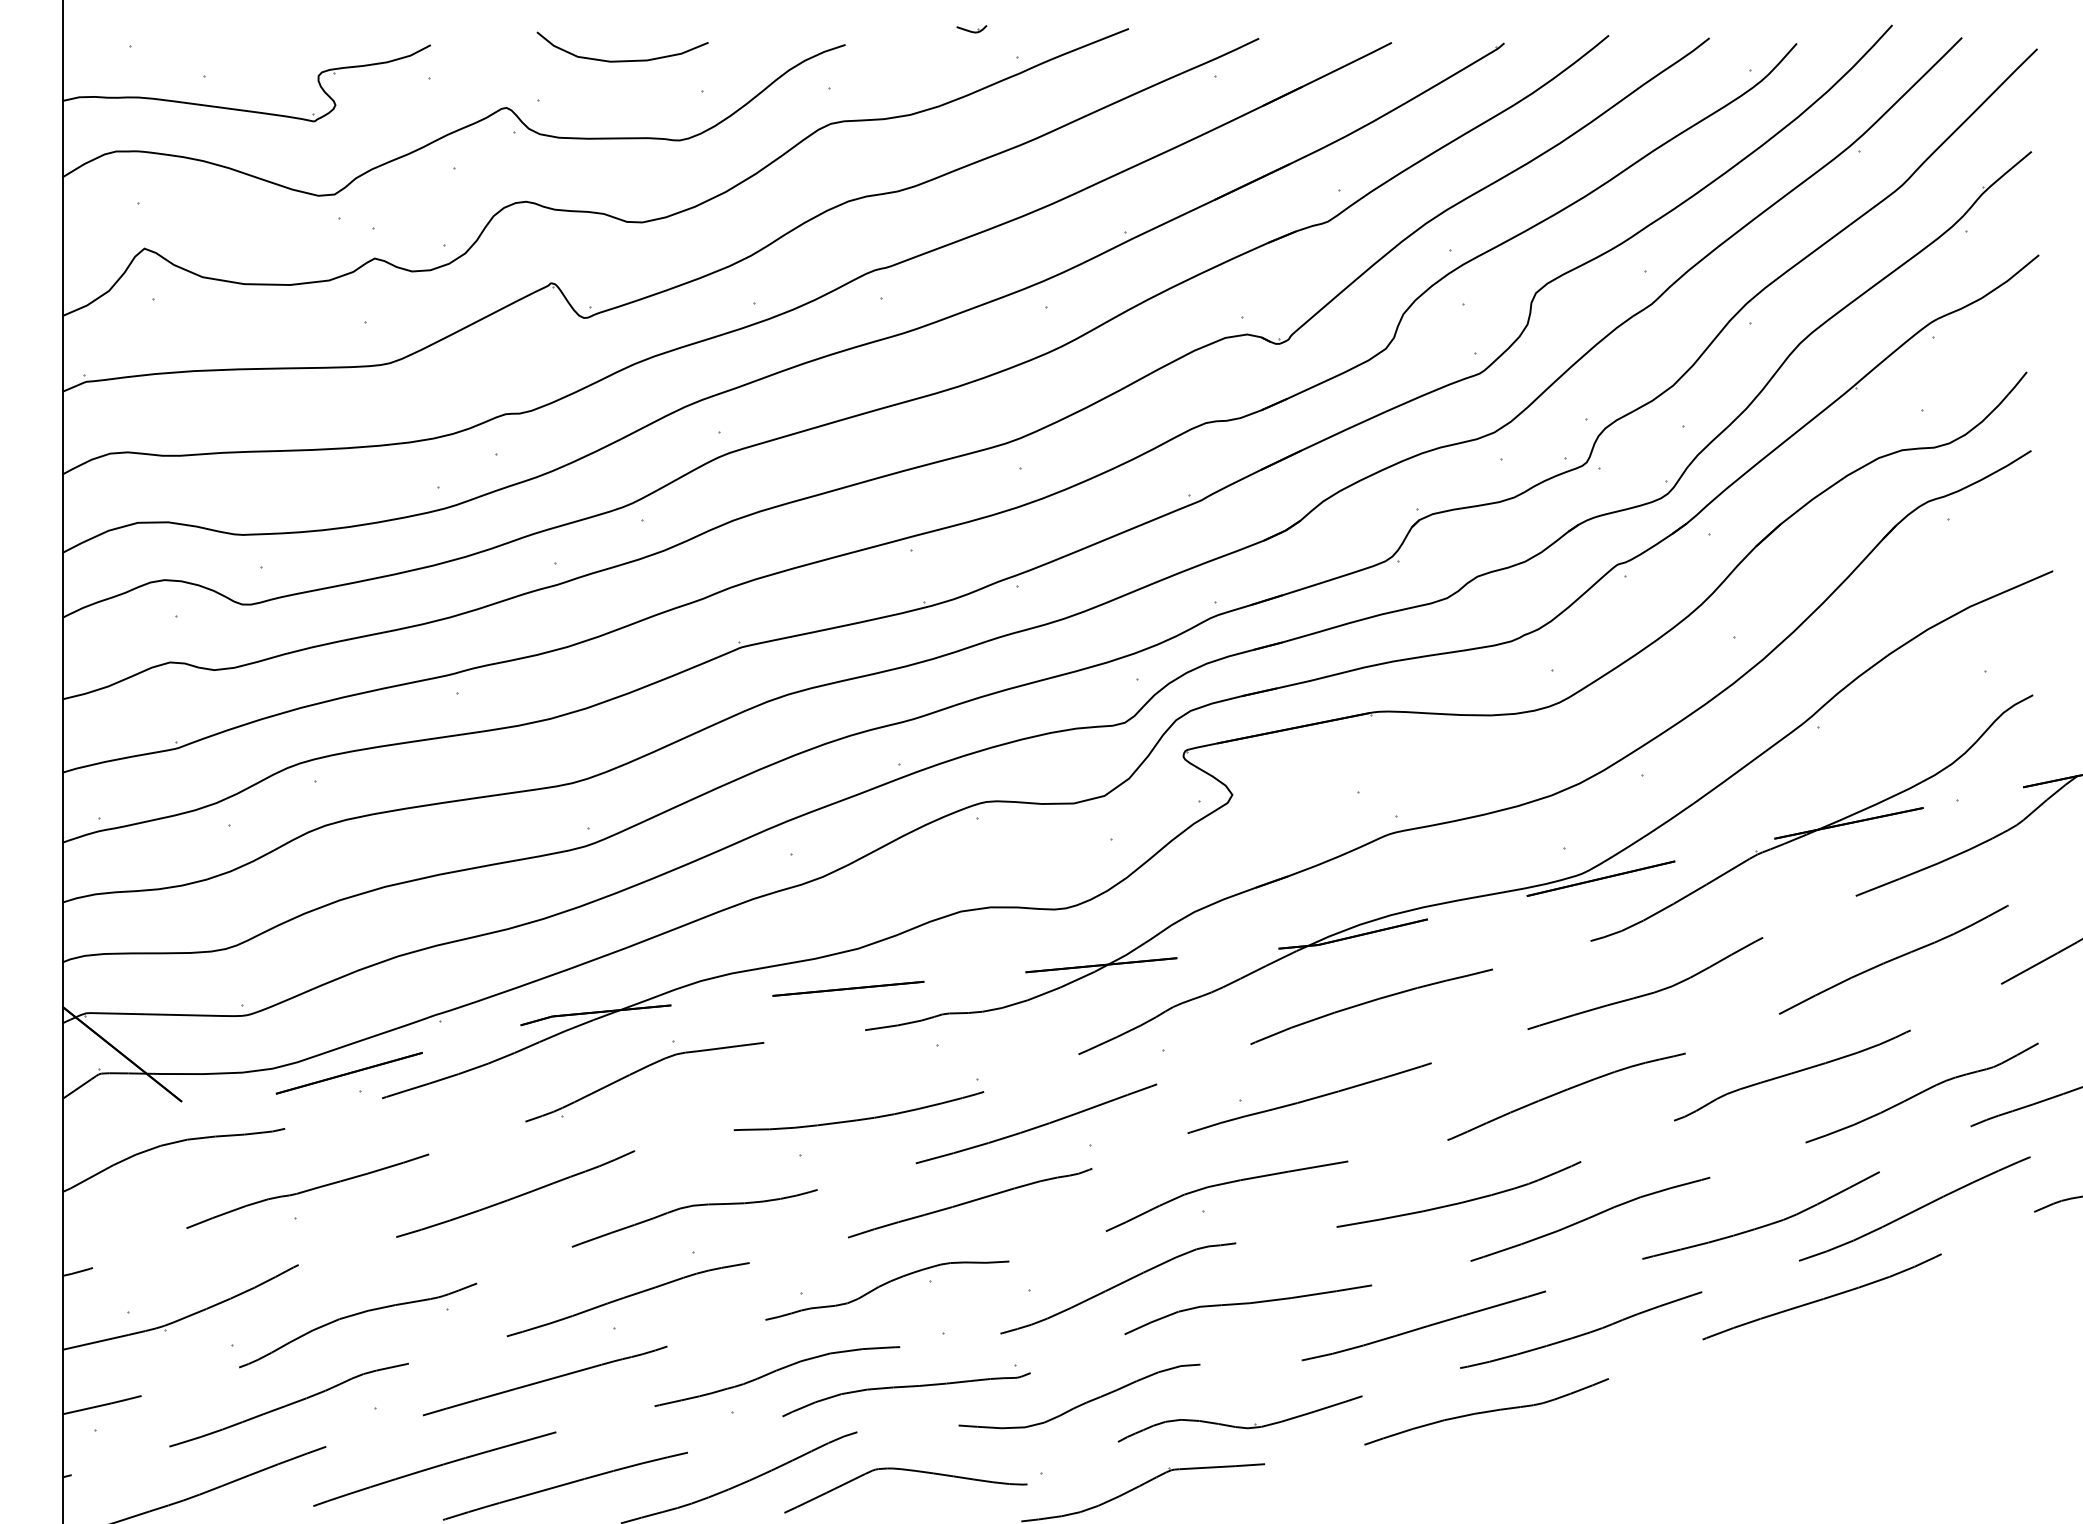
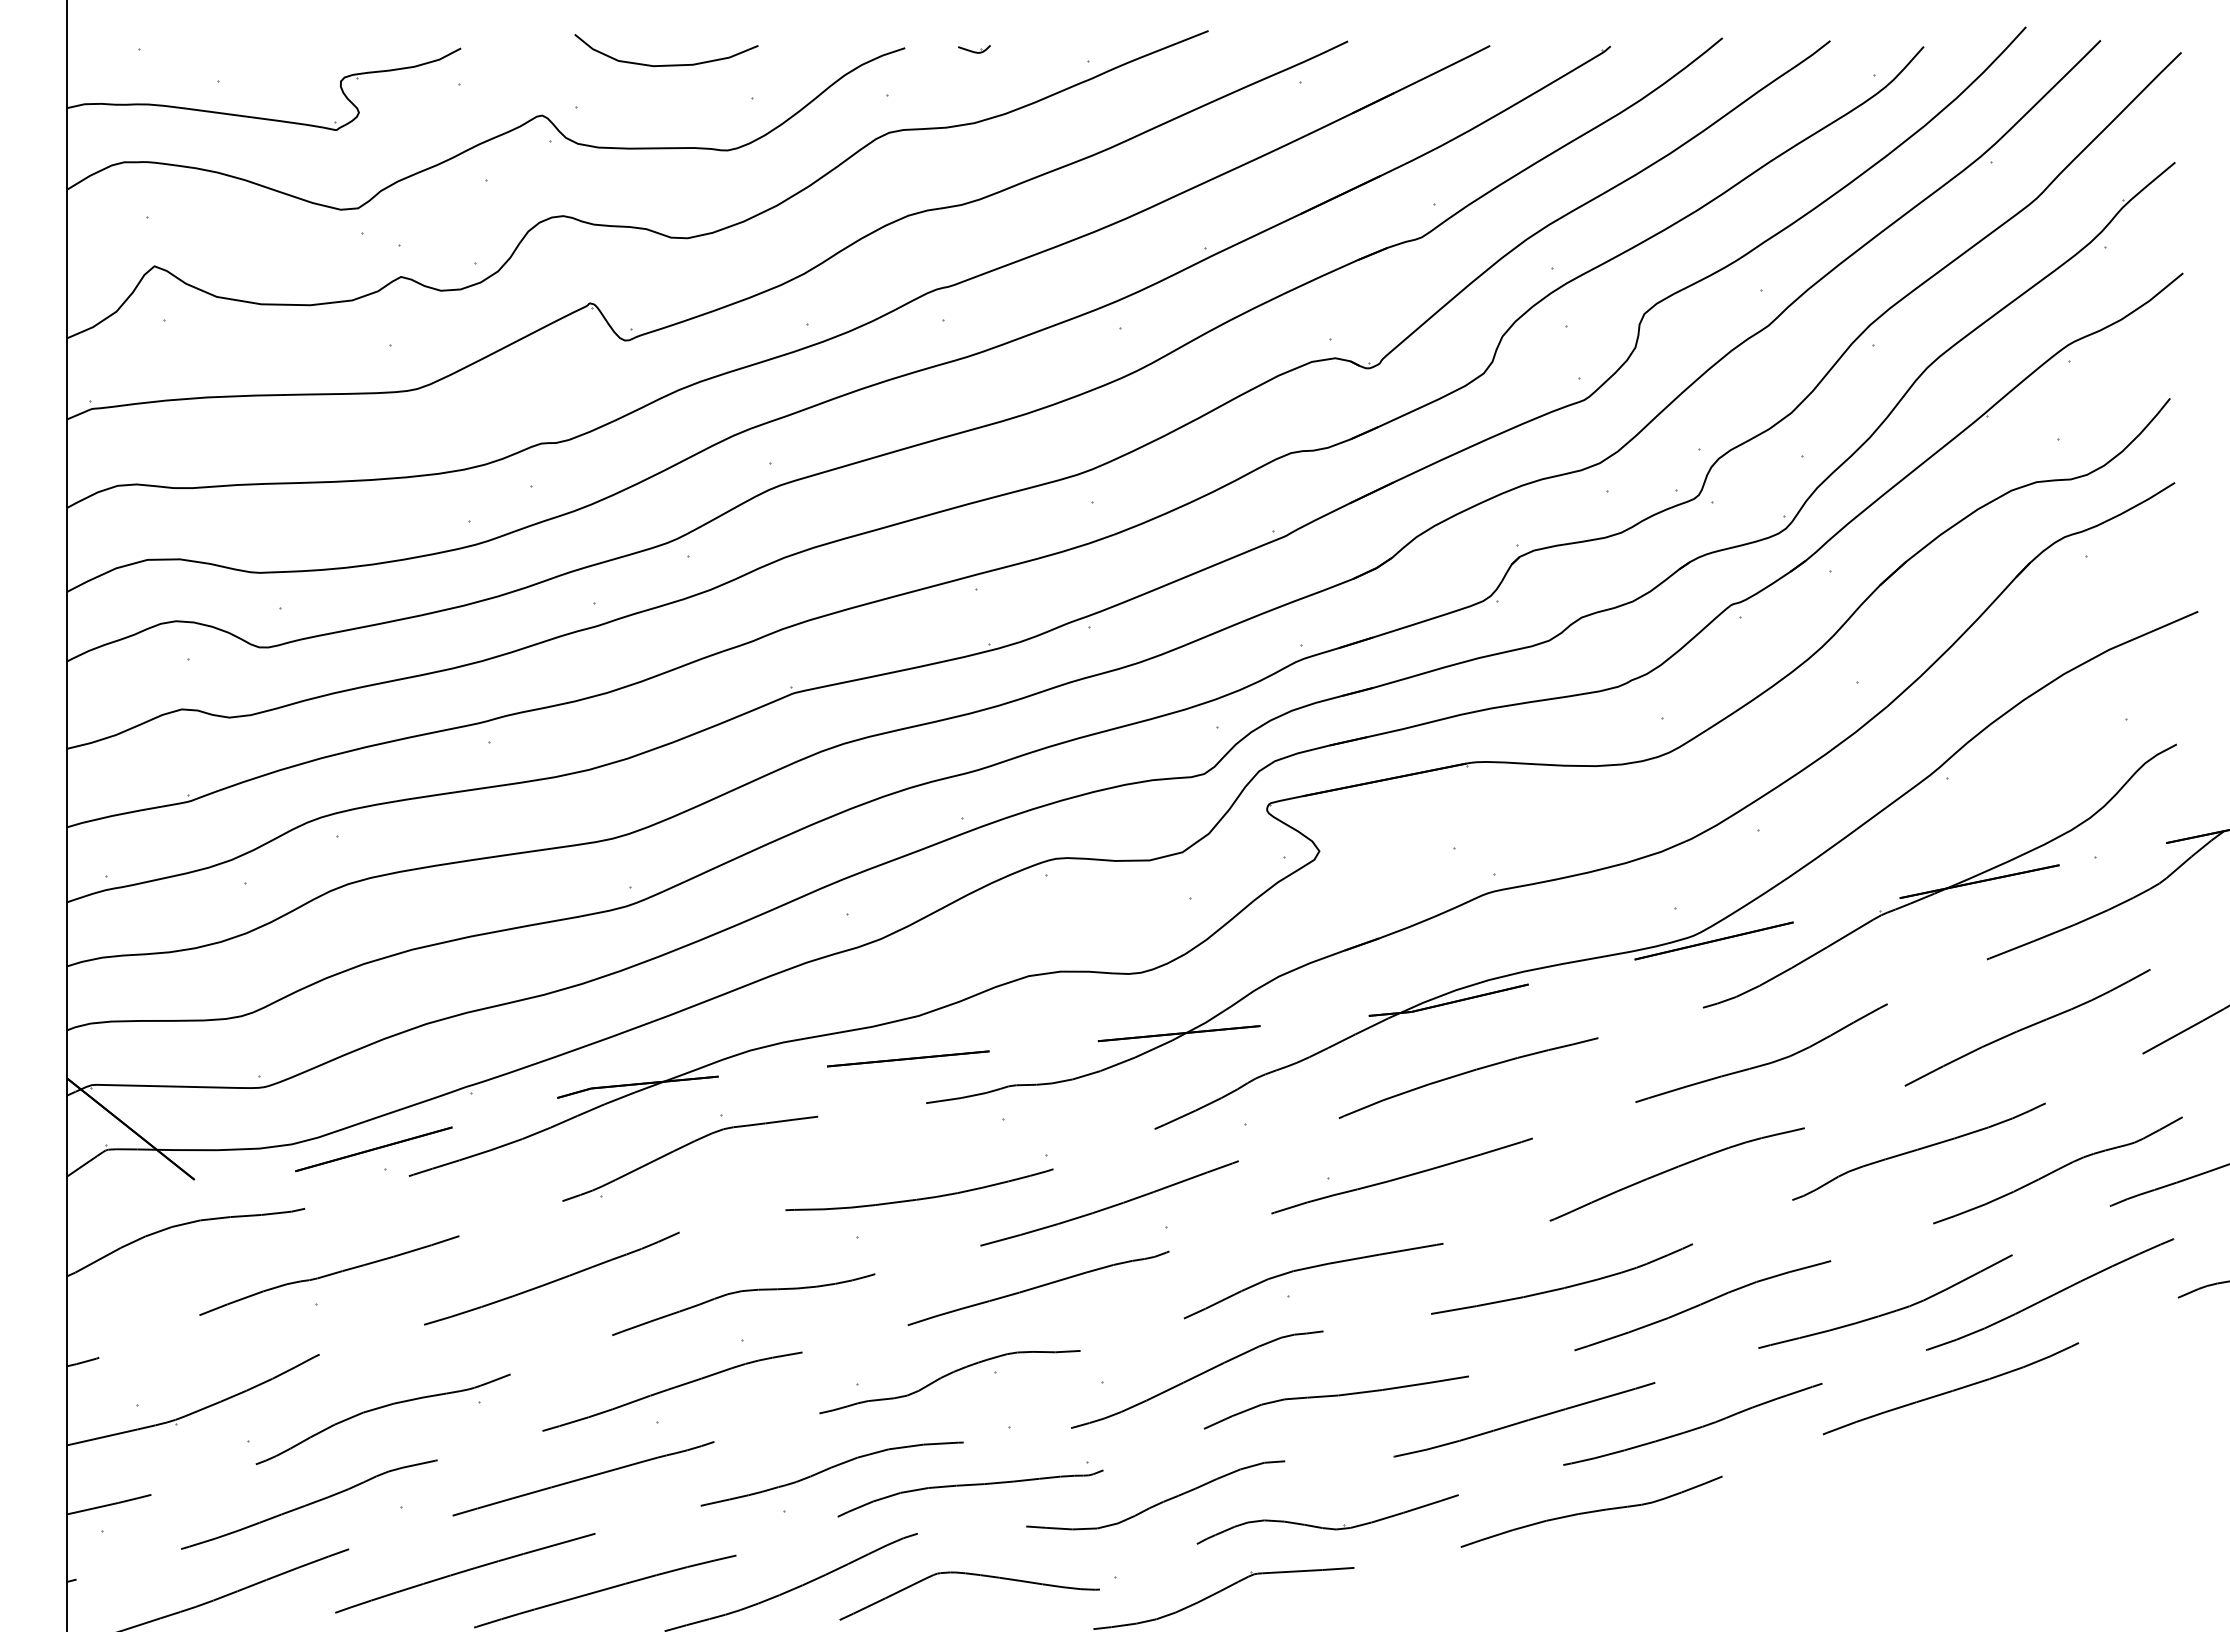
part: (971, 29) -> (974, 49), moved

